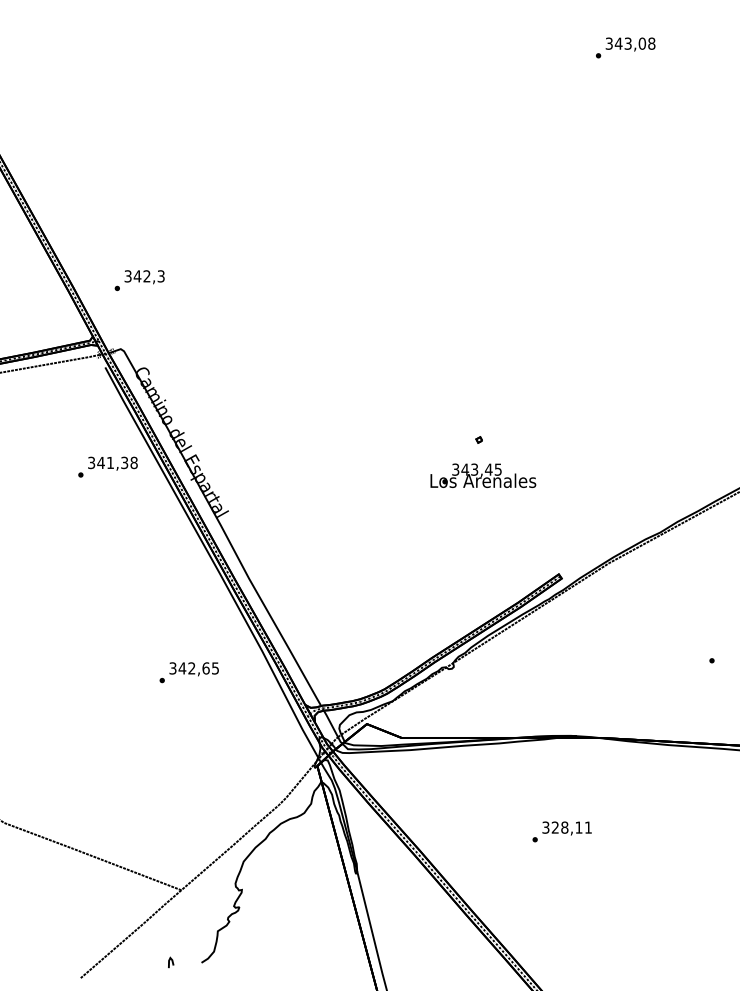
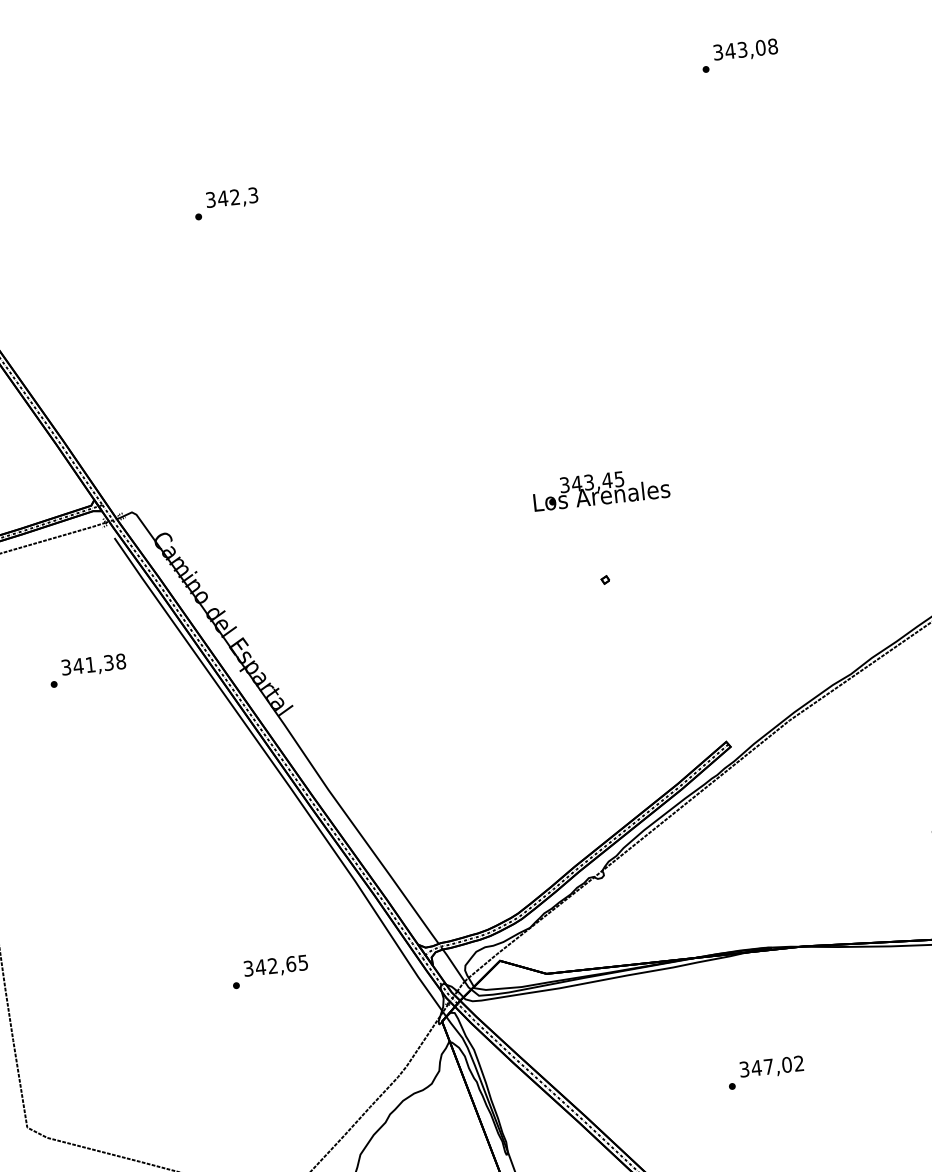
text: (139, 280) -> (226, 203), moved
text: (107, 466) -> (87, 669), moved
text: (483, 475) -> (601, 488), moved
text: (188, 672) -> (269, 971), moved
text: (571, 827) -> (777, 1065), 328,11 -> 347,02

